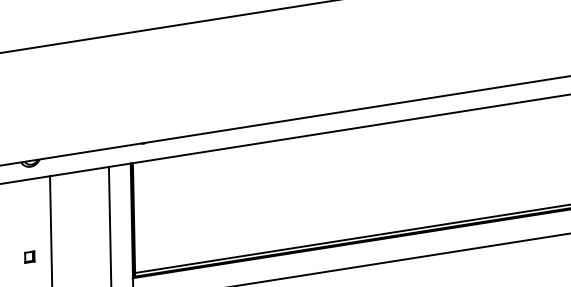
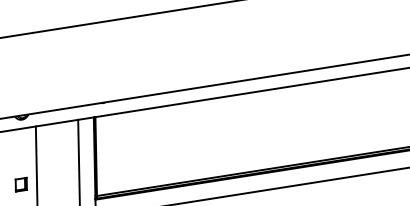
part: (29, 256) -> (21, 184), size x1.67

